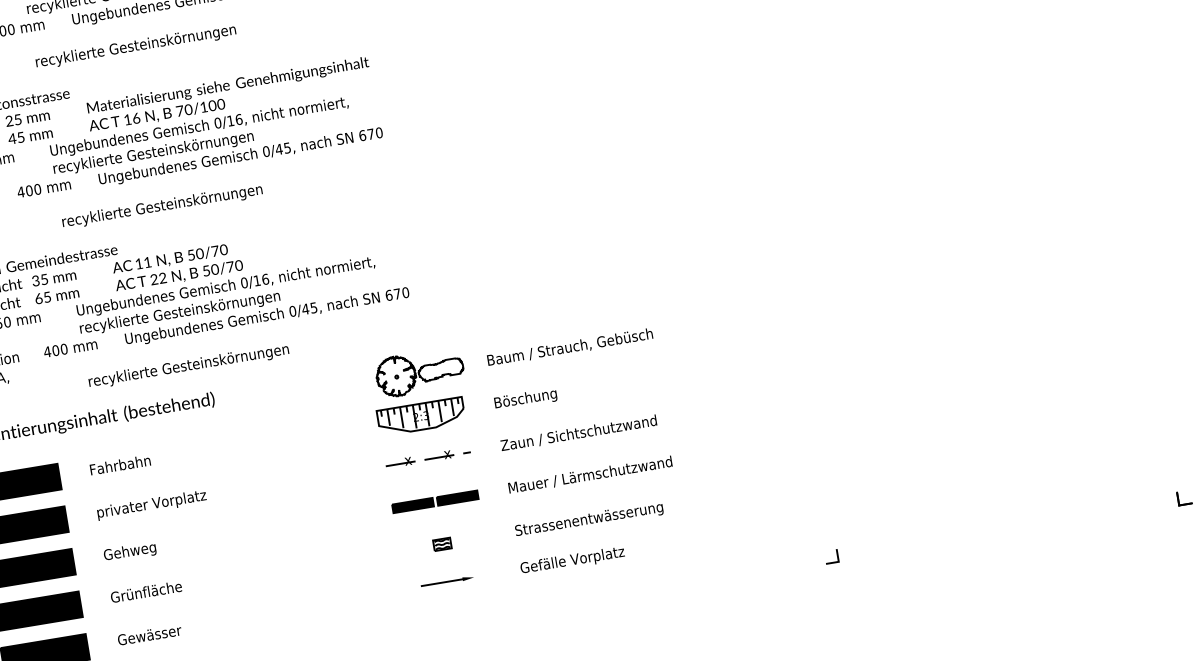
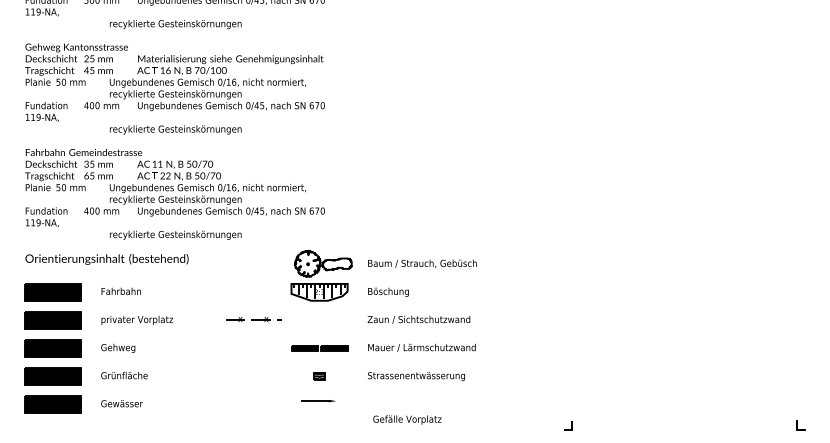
part: (427, 457) -> (253, 319), moved
text: (572, 560) -> (407, 419), moved

